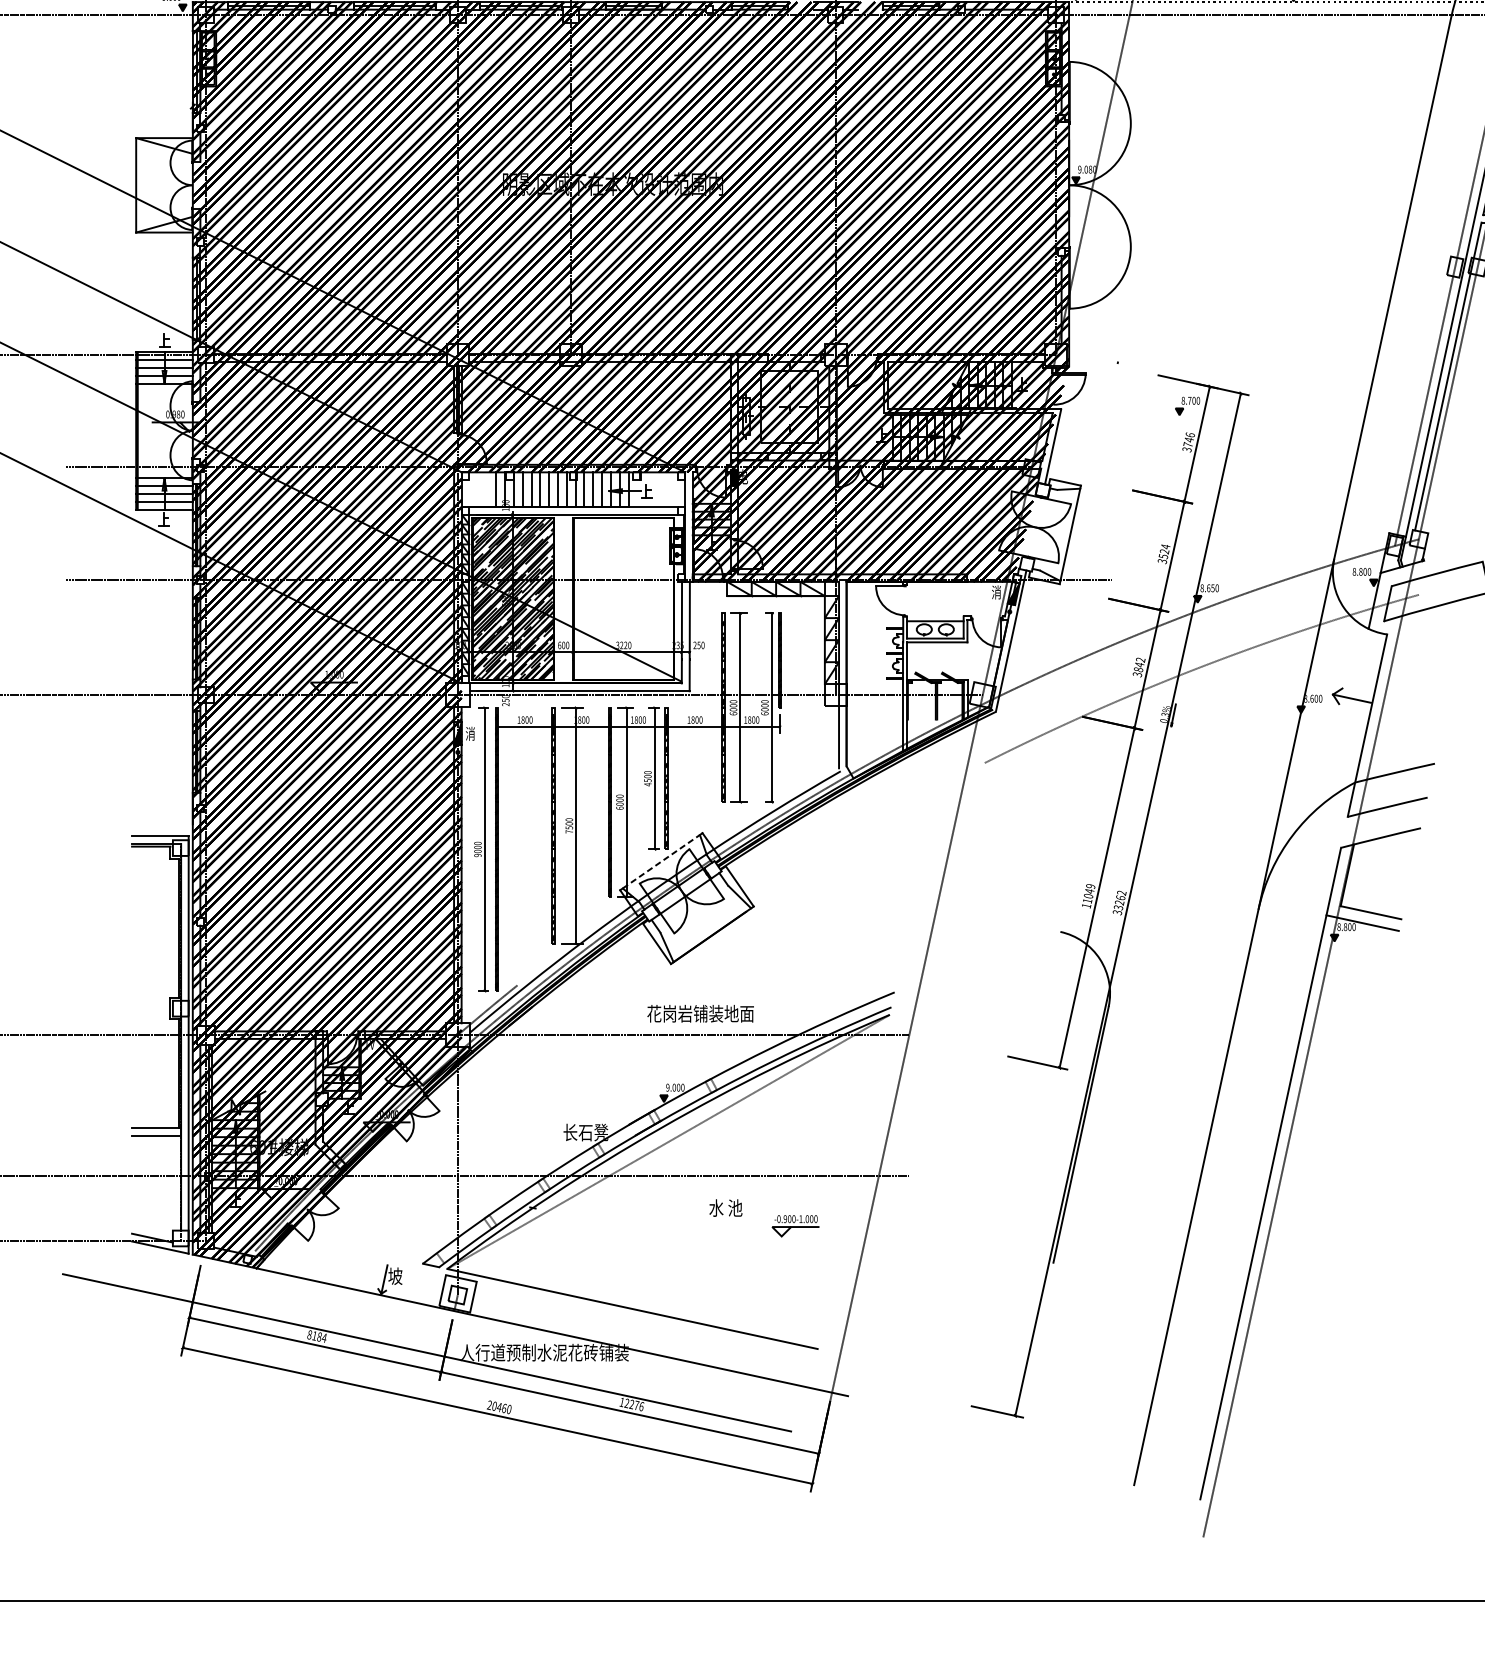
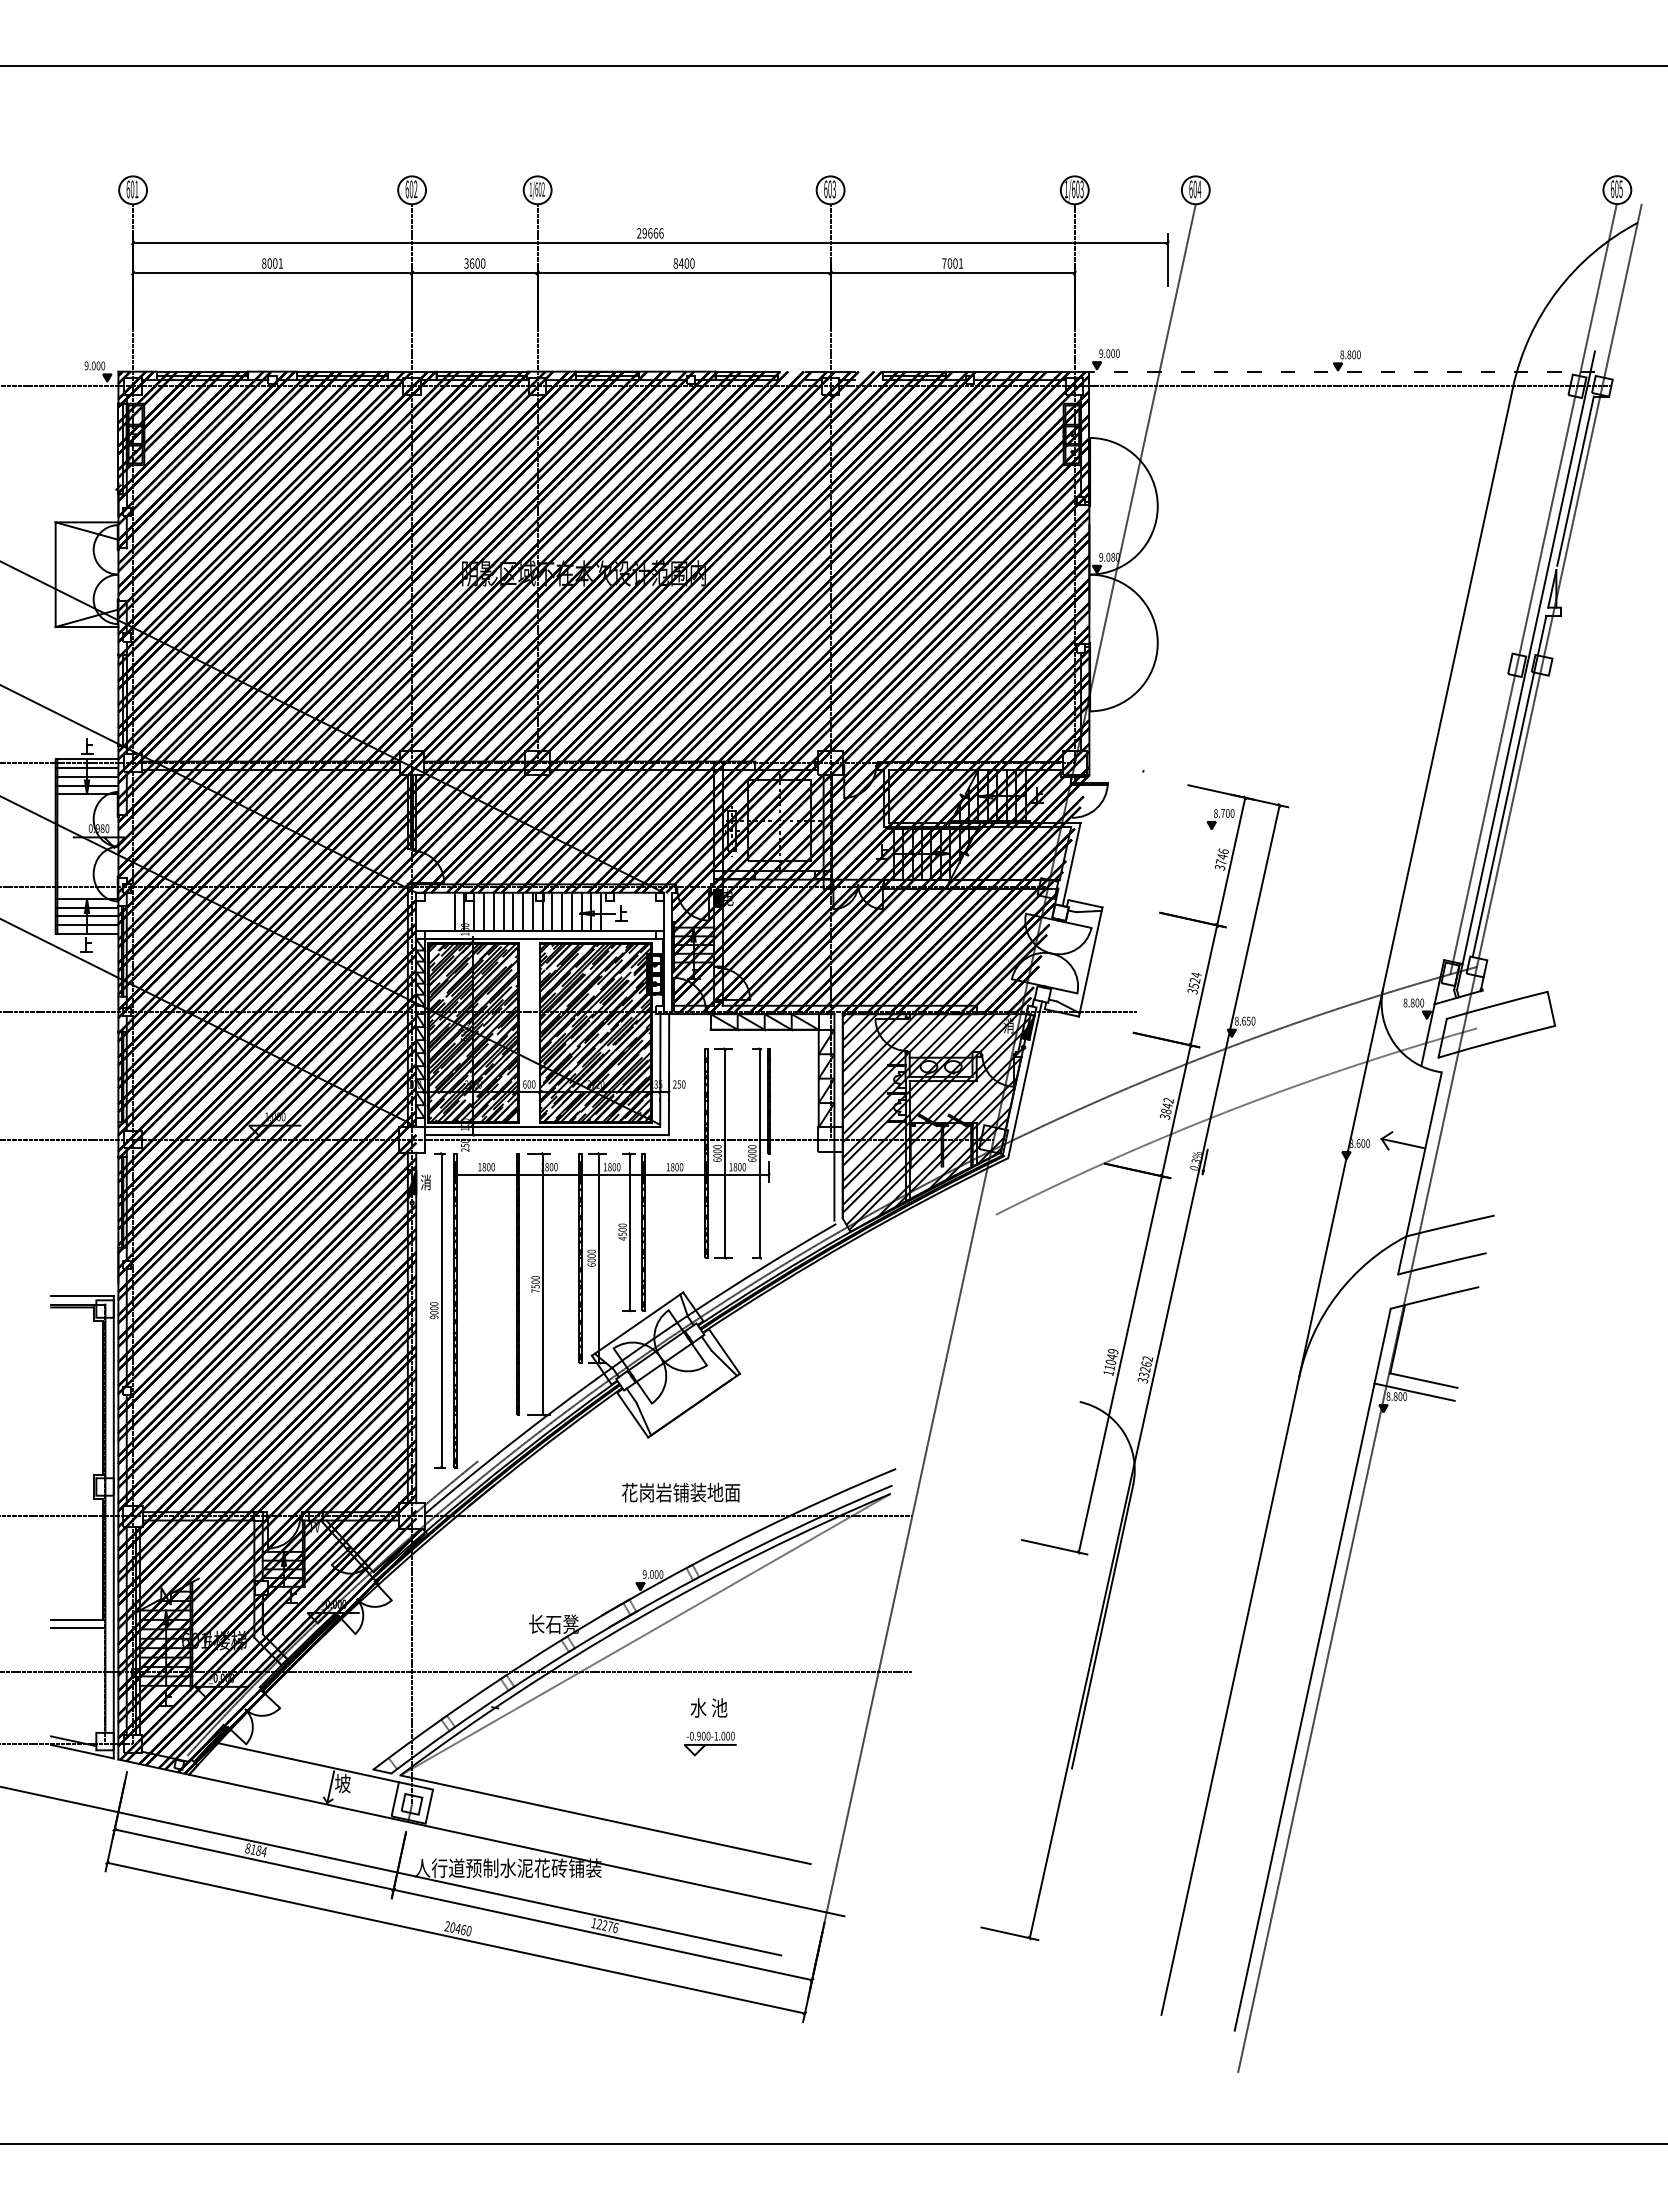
hatch: (623, 598) -> (595, 1032), added
hatch: (930, 678) -> (935, 1121), added
line: (661, 861) -> (637, 1323), dashed -> solid
part: (795, 1225) -> (710, 1743), moved
line: (364, 1257) -> (308, 1762), added

